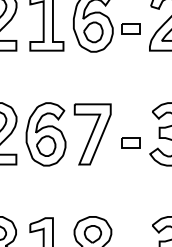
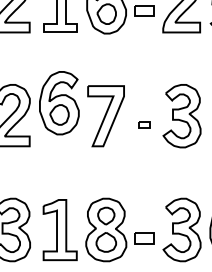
part: (46, 134) -> (59, 103), moved
part: (131, 142) -> (144, 124), size x0.6

